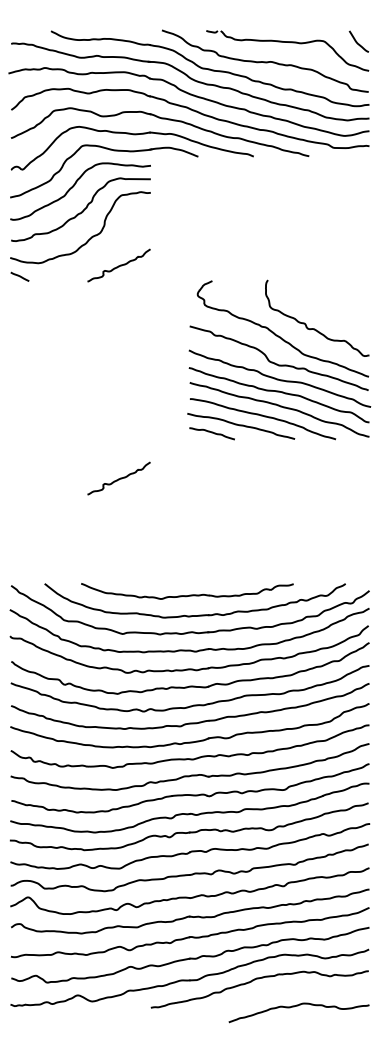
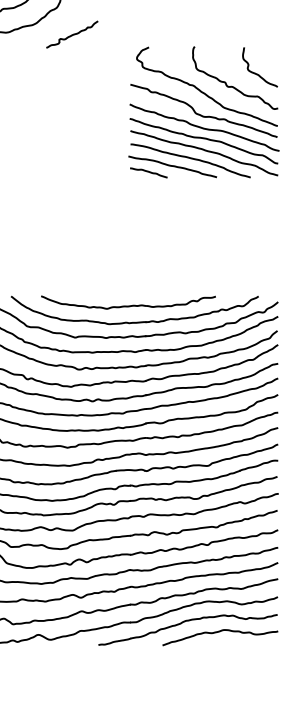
curve: (343, 312) -> (256, 73), added
curve: (118, 478) -> (71, 209), removed
curve: (298, 1006) -> (219, 632), moved

